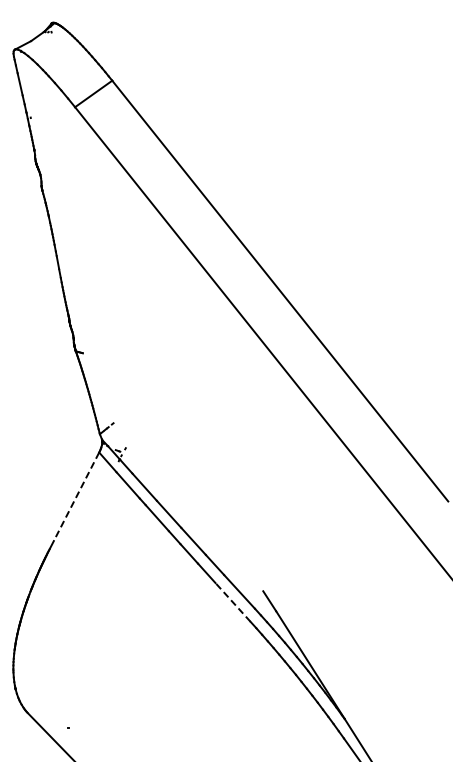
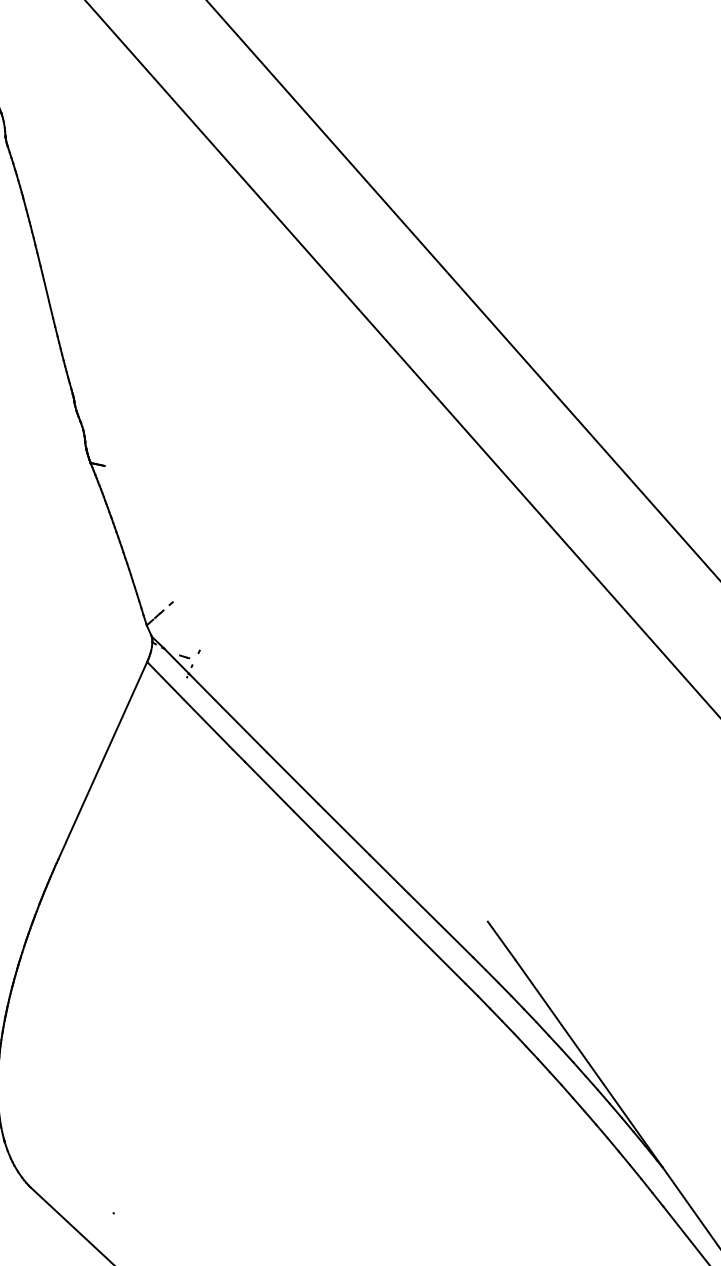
line: (76, 496) -> (106, 751), dashed -> solid
line: (232, 602) -> (427, 947), dashed -> solid

